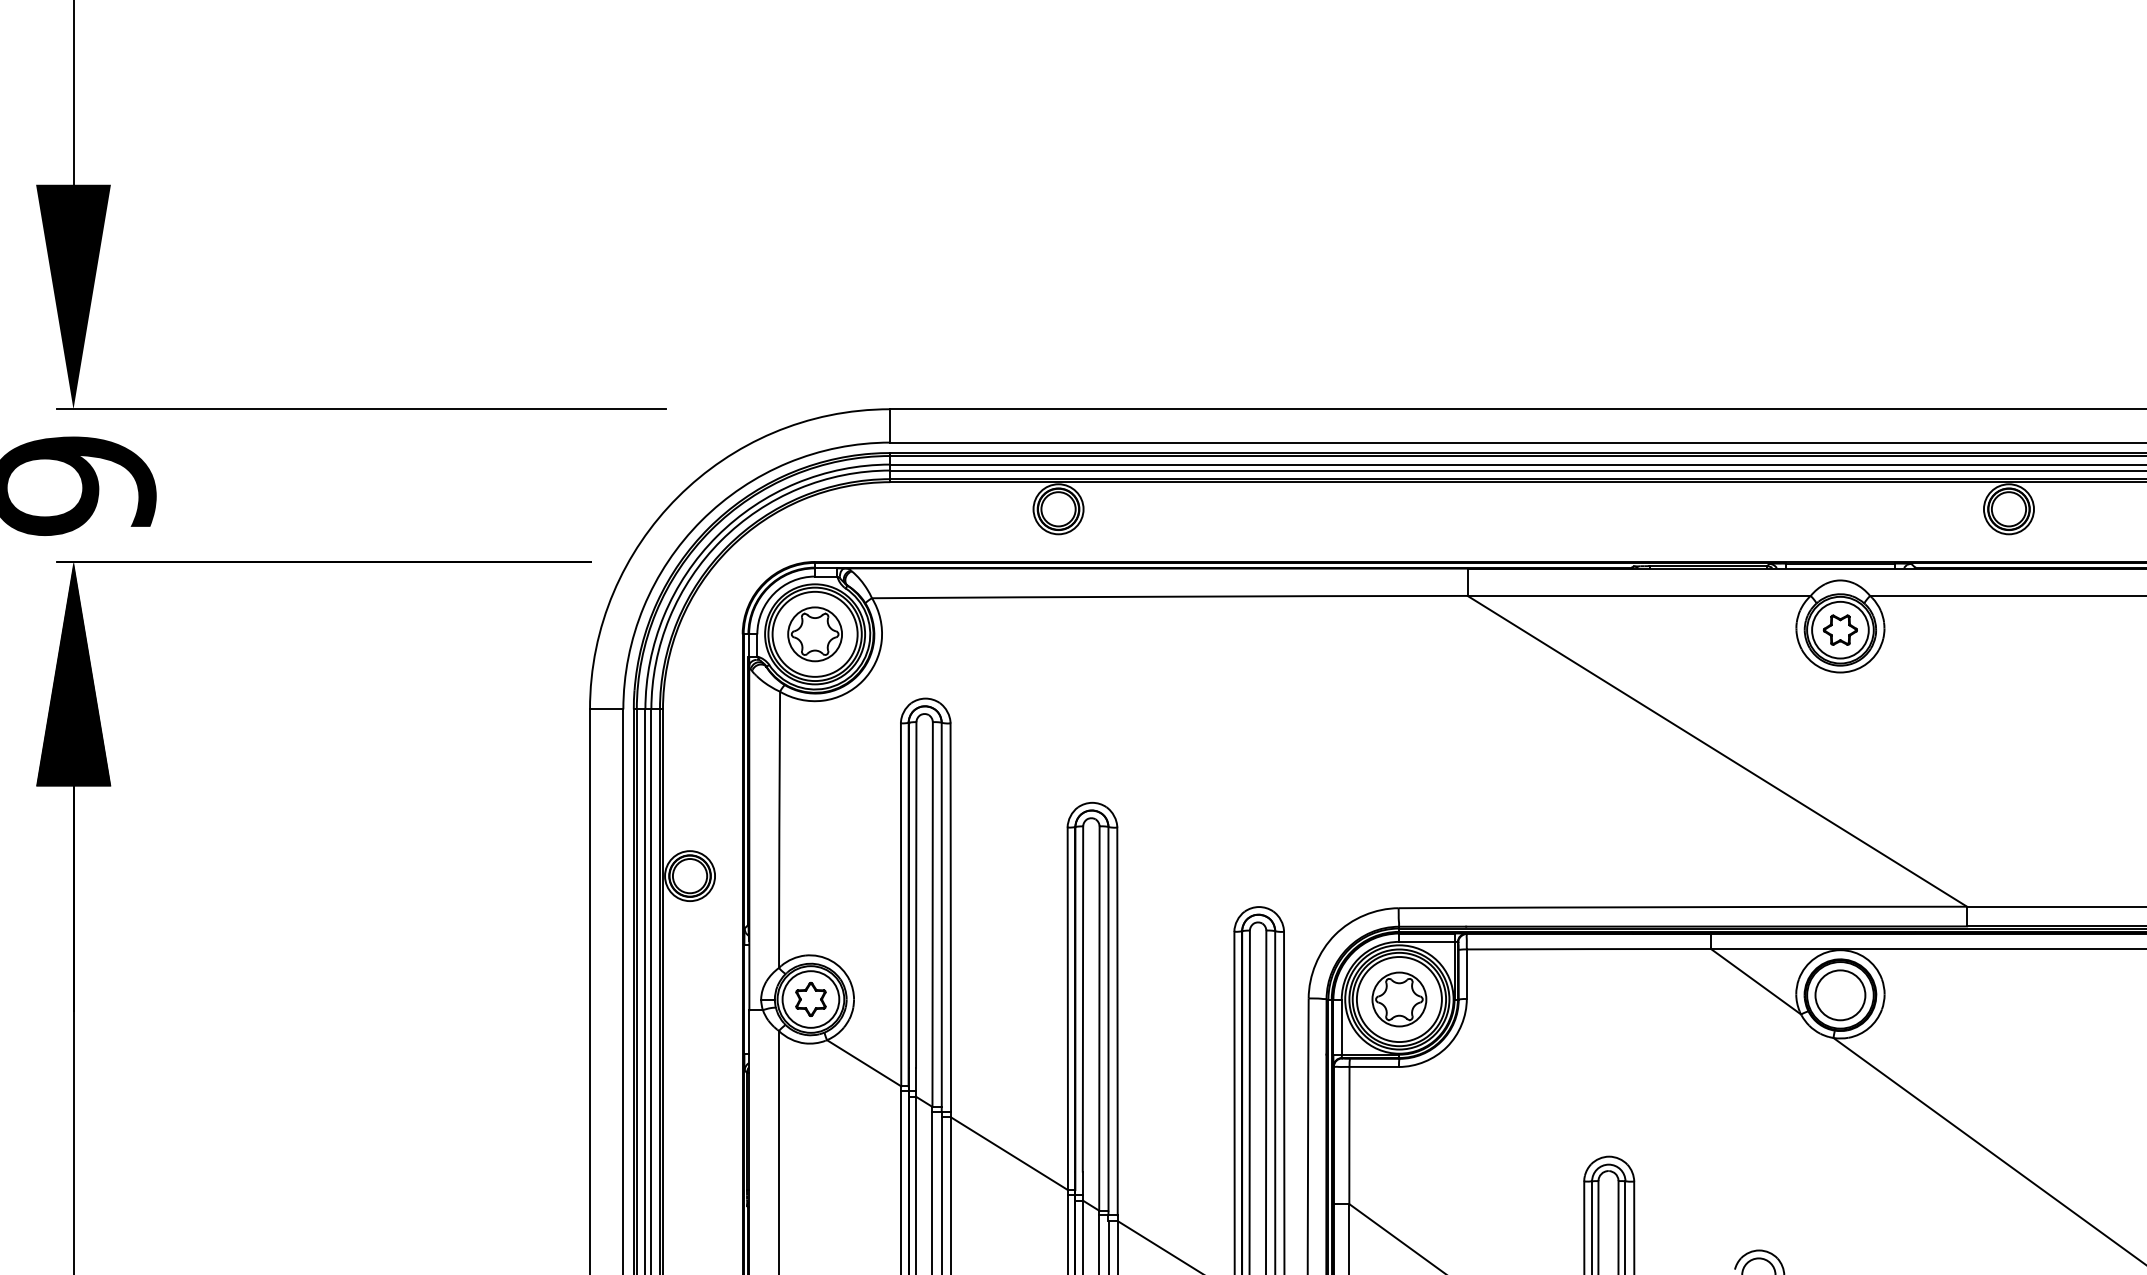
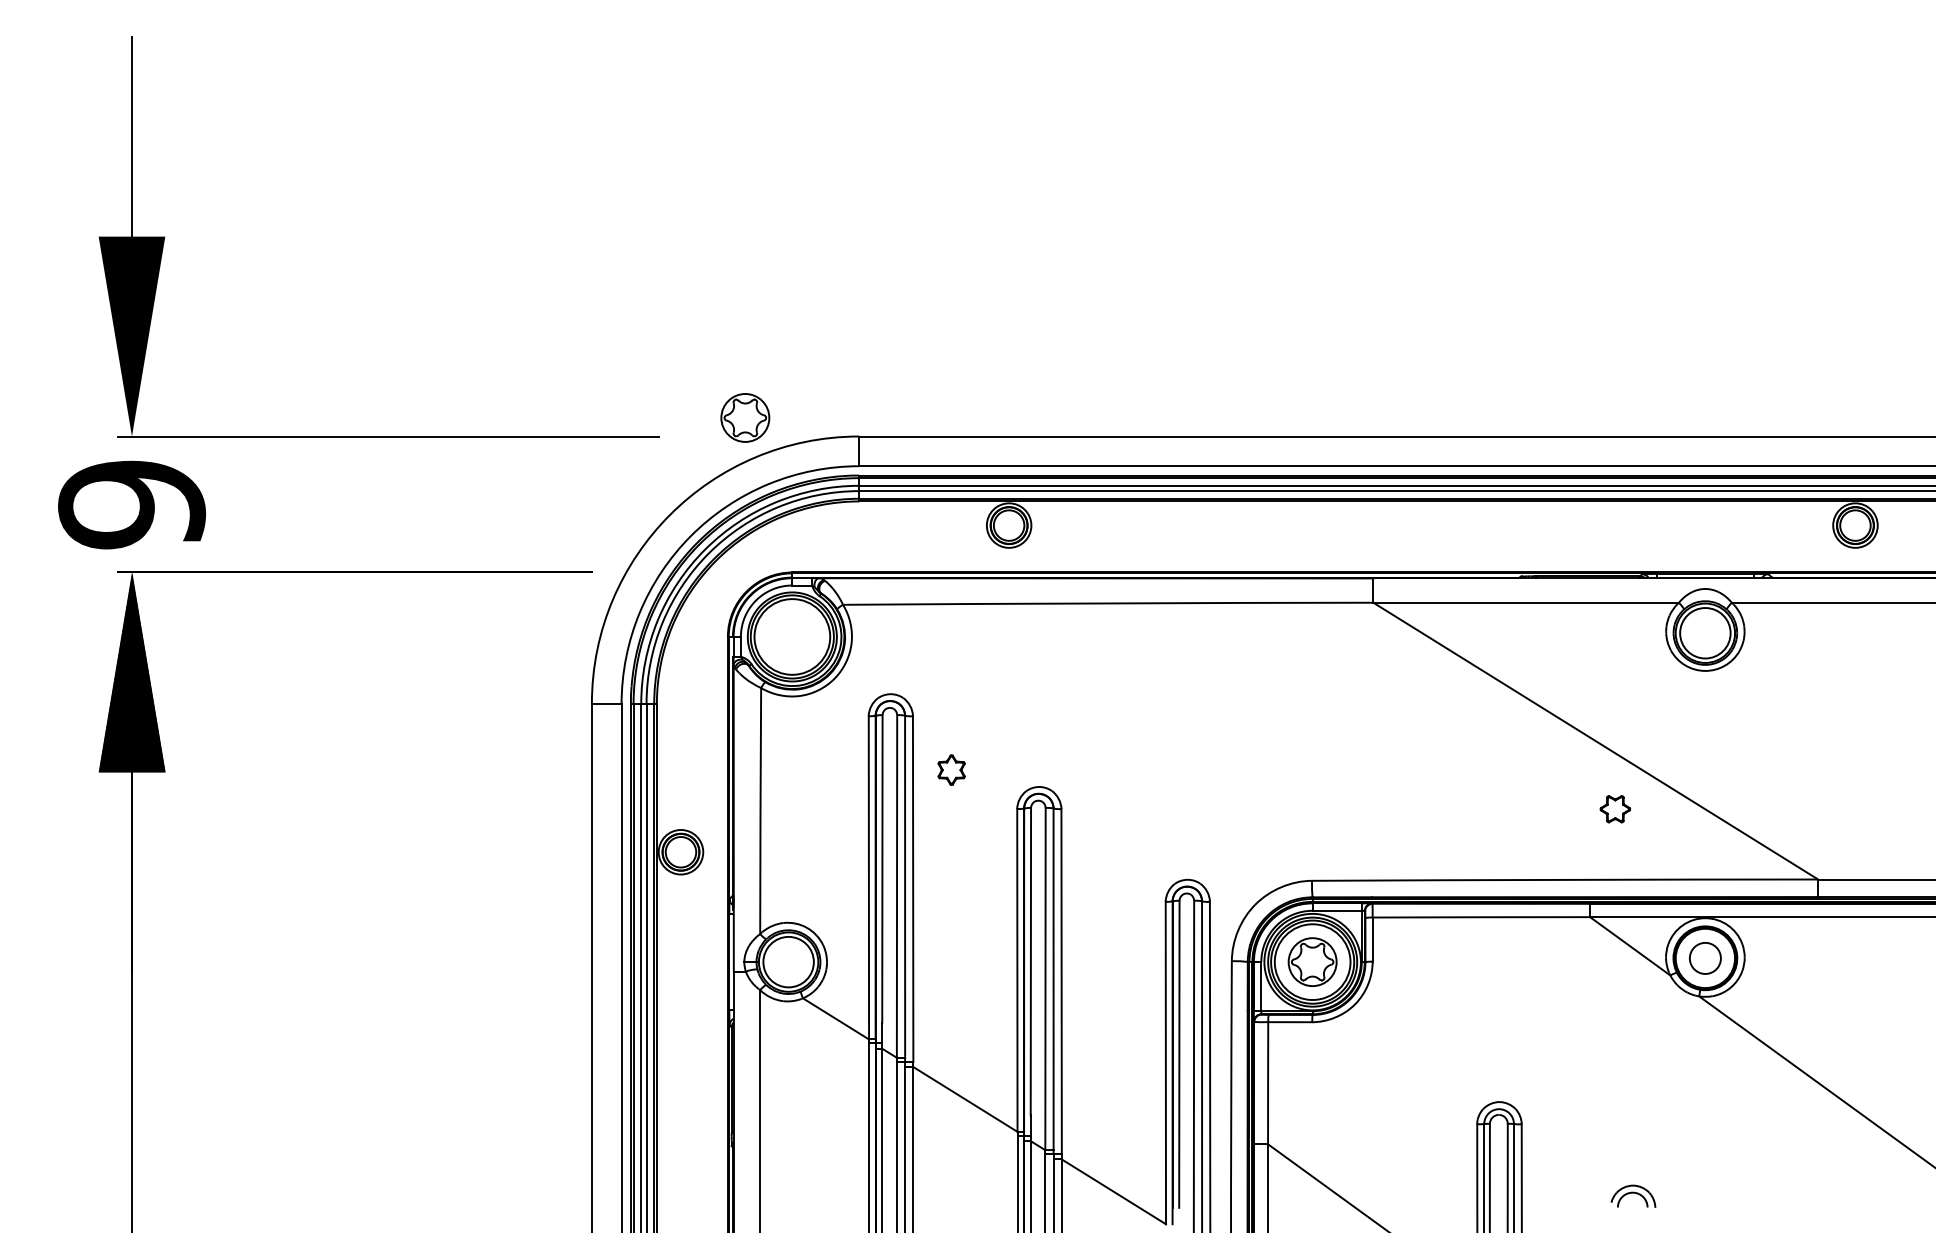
part: (1840, 630) -> (1615, 809), moved
part: (815, 633) -> (745, 417), moved
circle: (1840, 995) -> (1705, 958), size x0.7
part: (810, 998) -> (951, 769), moved

